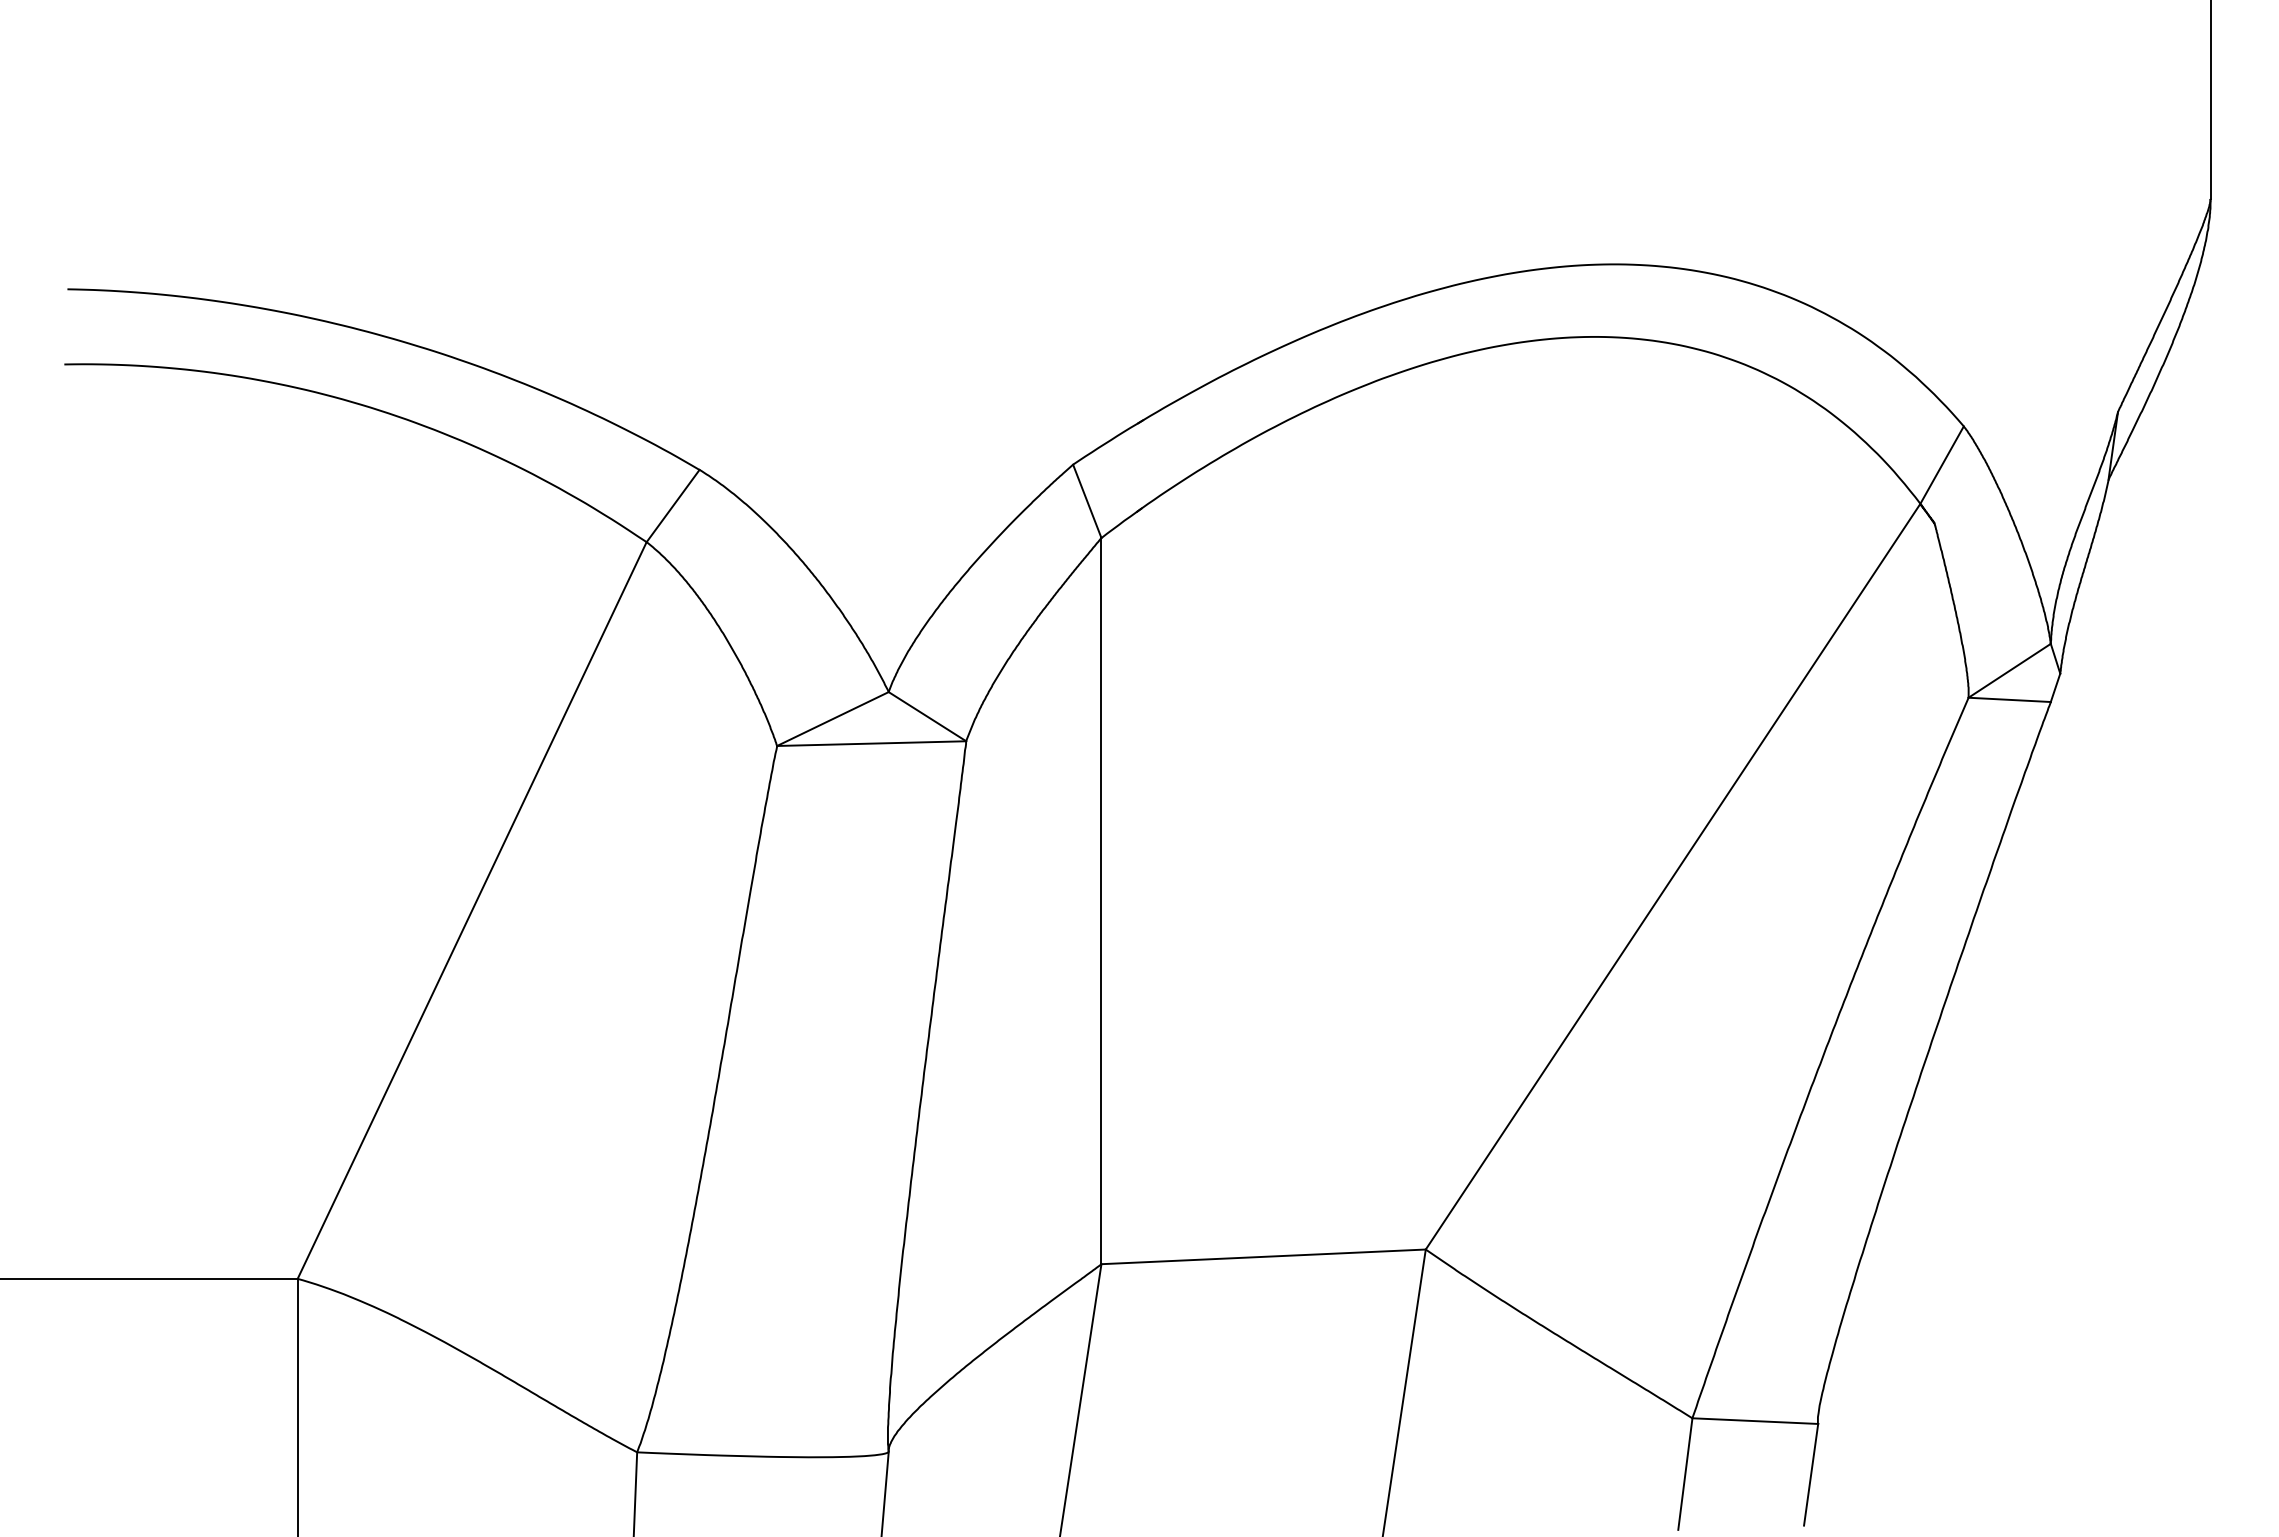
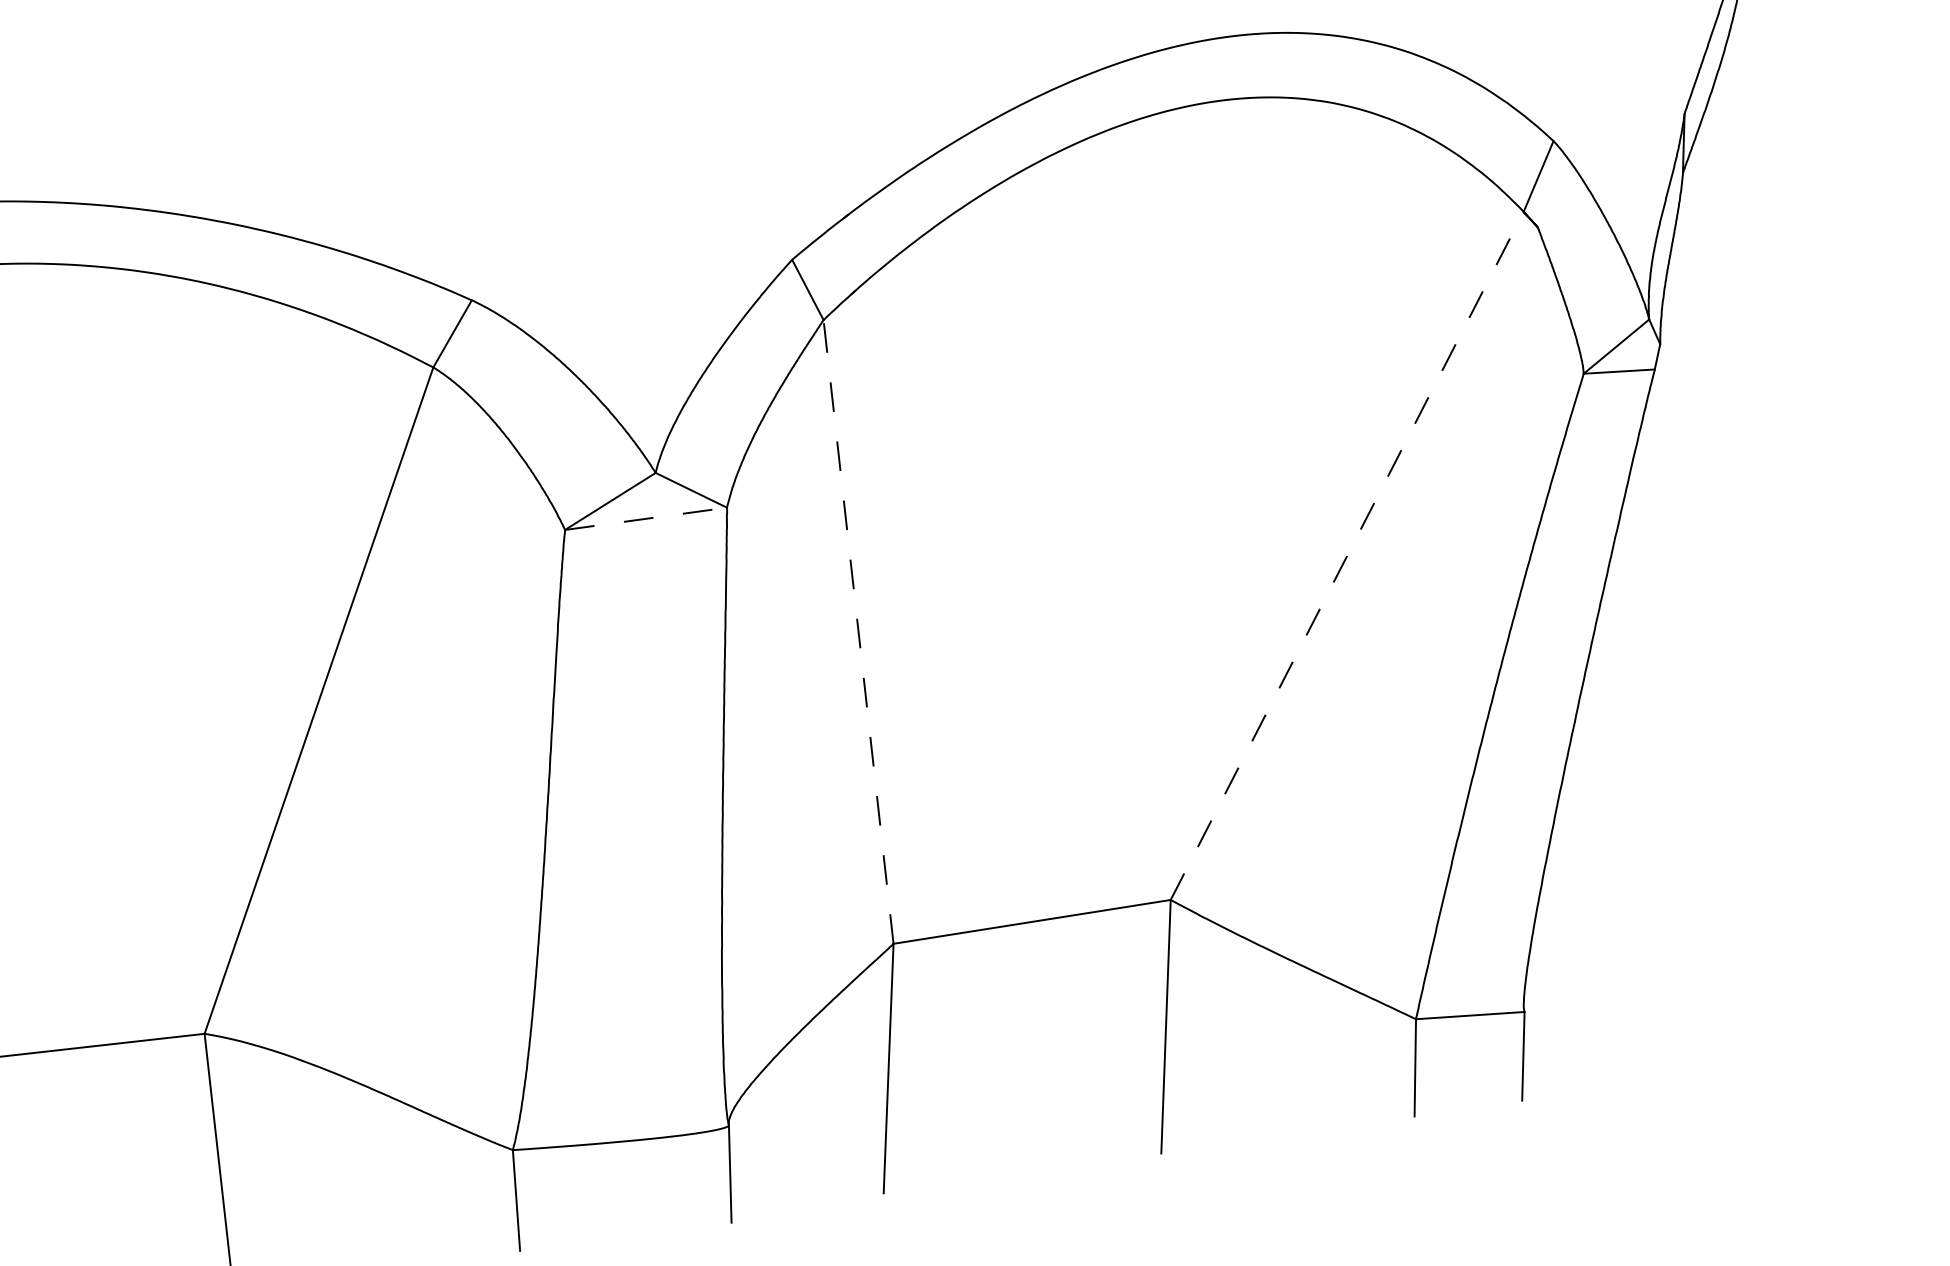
line: (871, 743) -> (645, 518), solid -> dashed
line: (1673, 876) -> (1347, 555), solid -> dashed
line: (1101, 900) -> (858, 631), solid -> dashed

